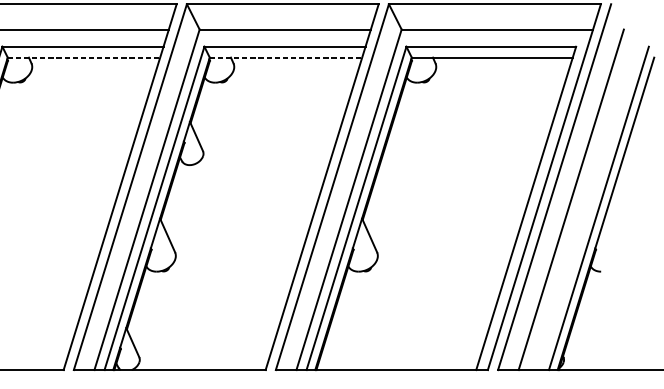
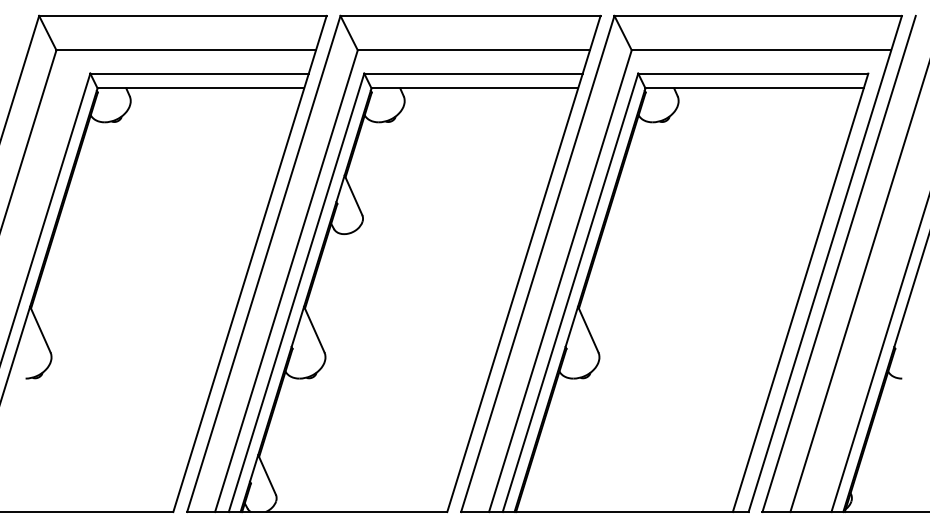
line: (84, 57) -> (201, 88), dashed -> solid
line: (286, 57) -> (475, 88), dashed -> solid

